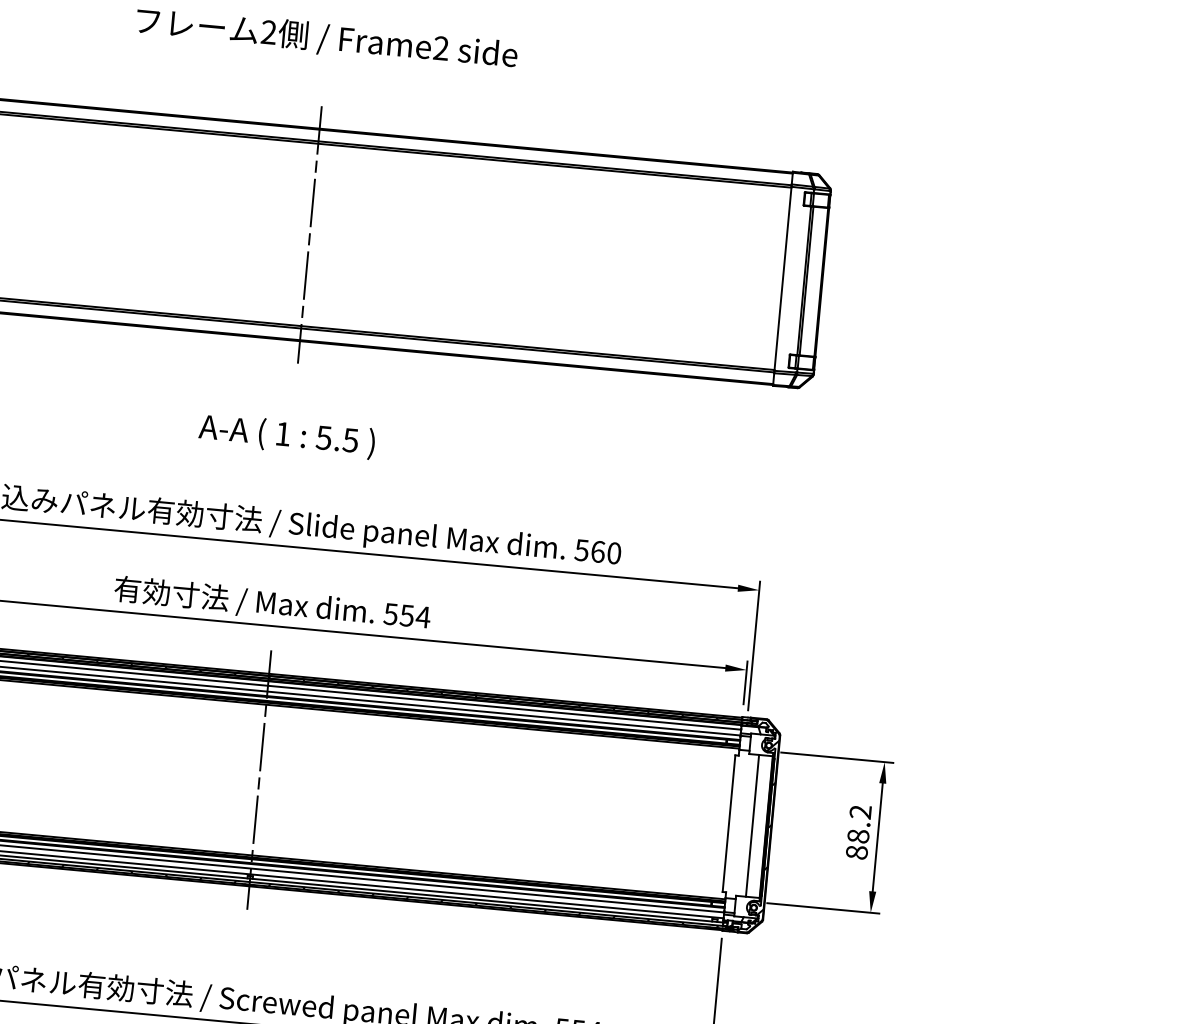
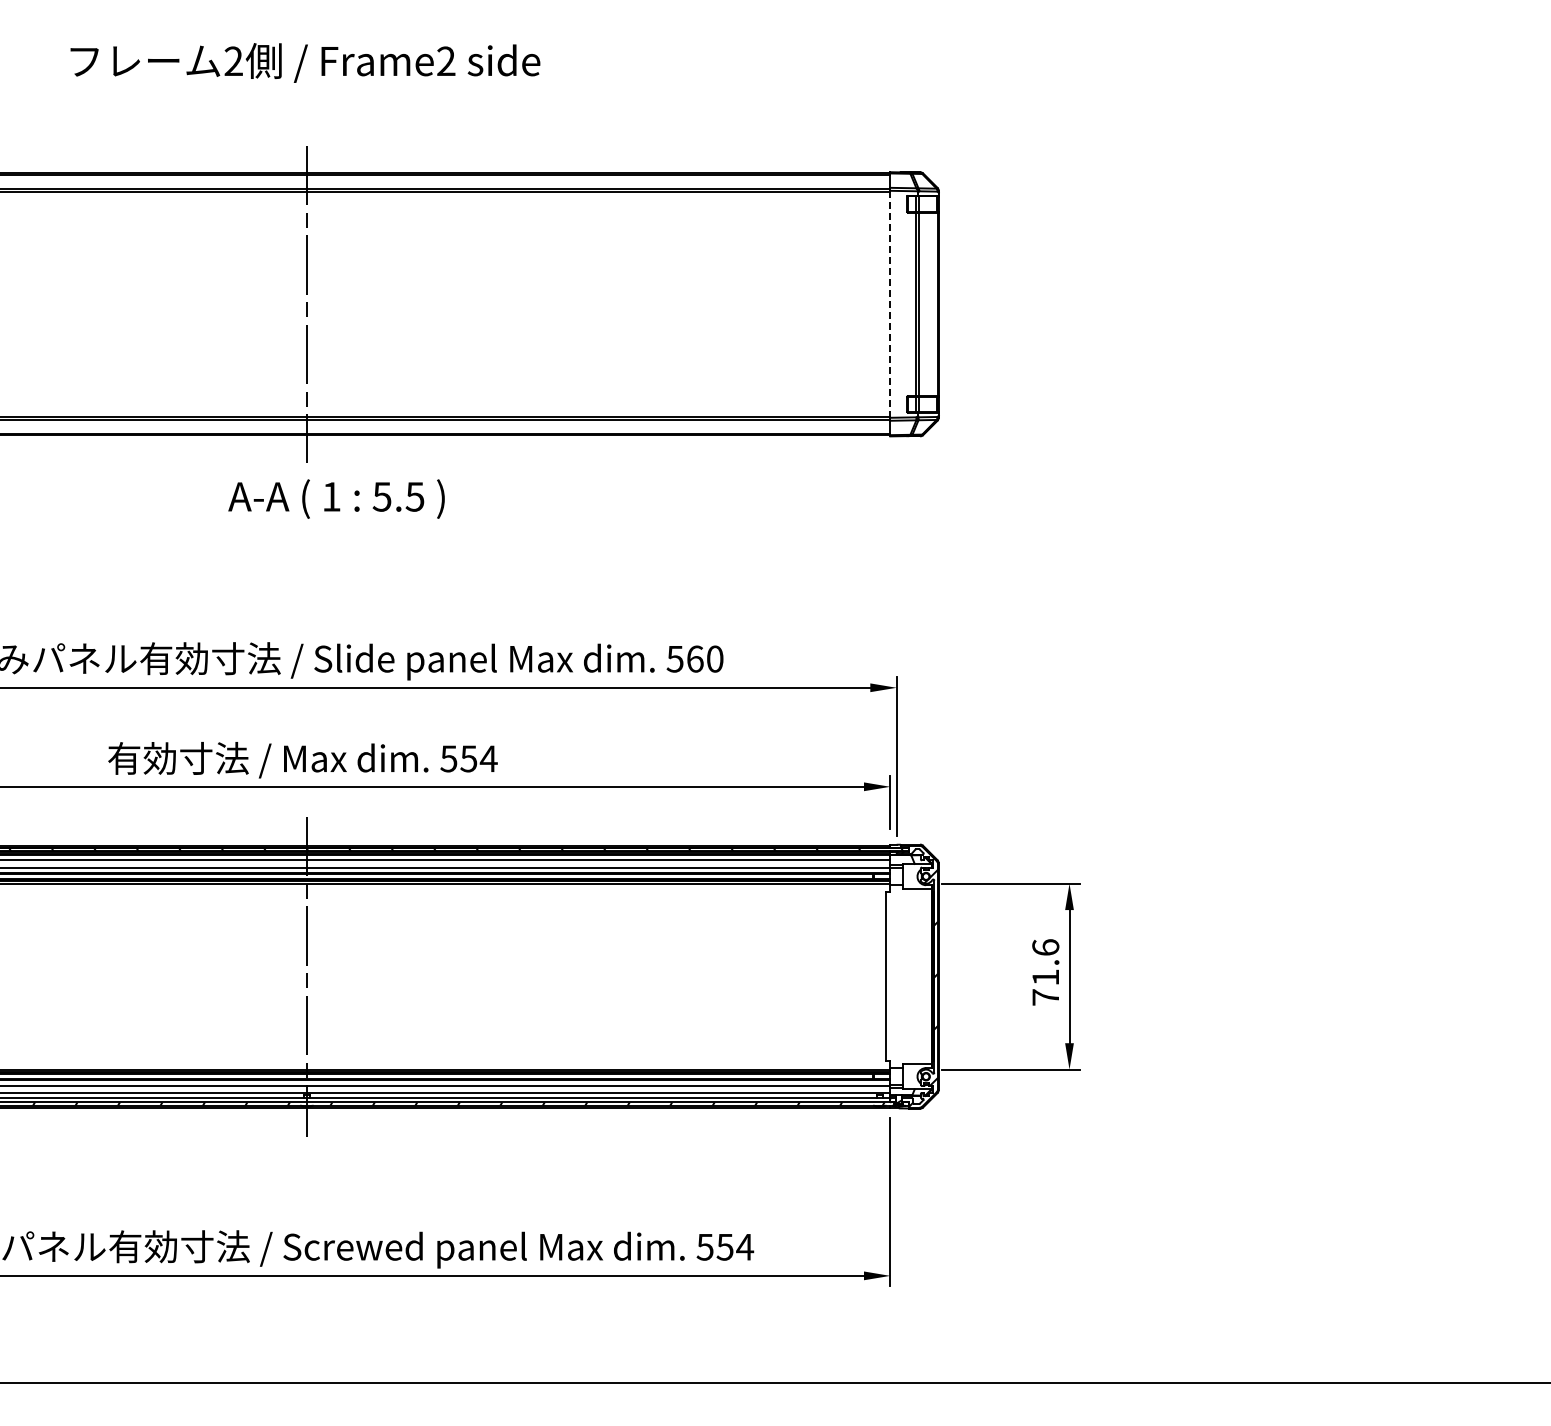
line: (783, 279) -> (890, 304), solid -> dashed
text: (286, 435) -> (336, 498), moved
line: (752, 825) -> (915, 976), removed
text: (858, 832) -> (1045, 972), 88.2 -> 71.6

